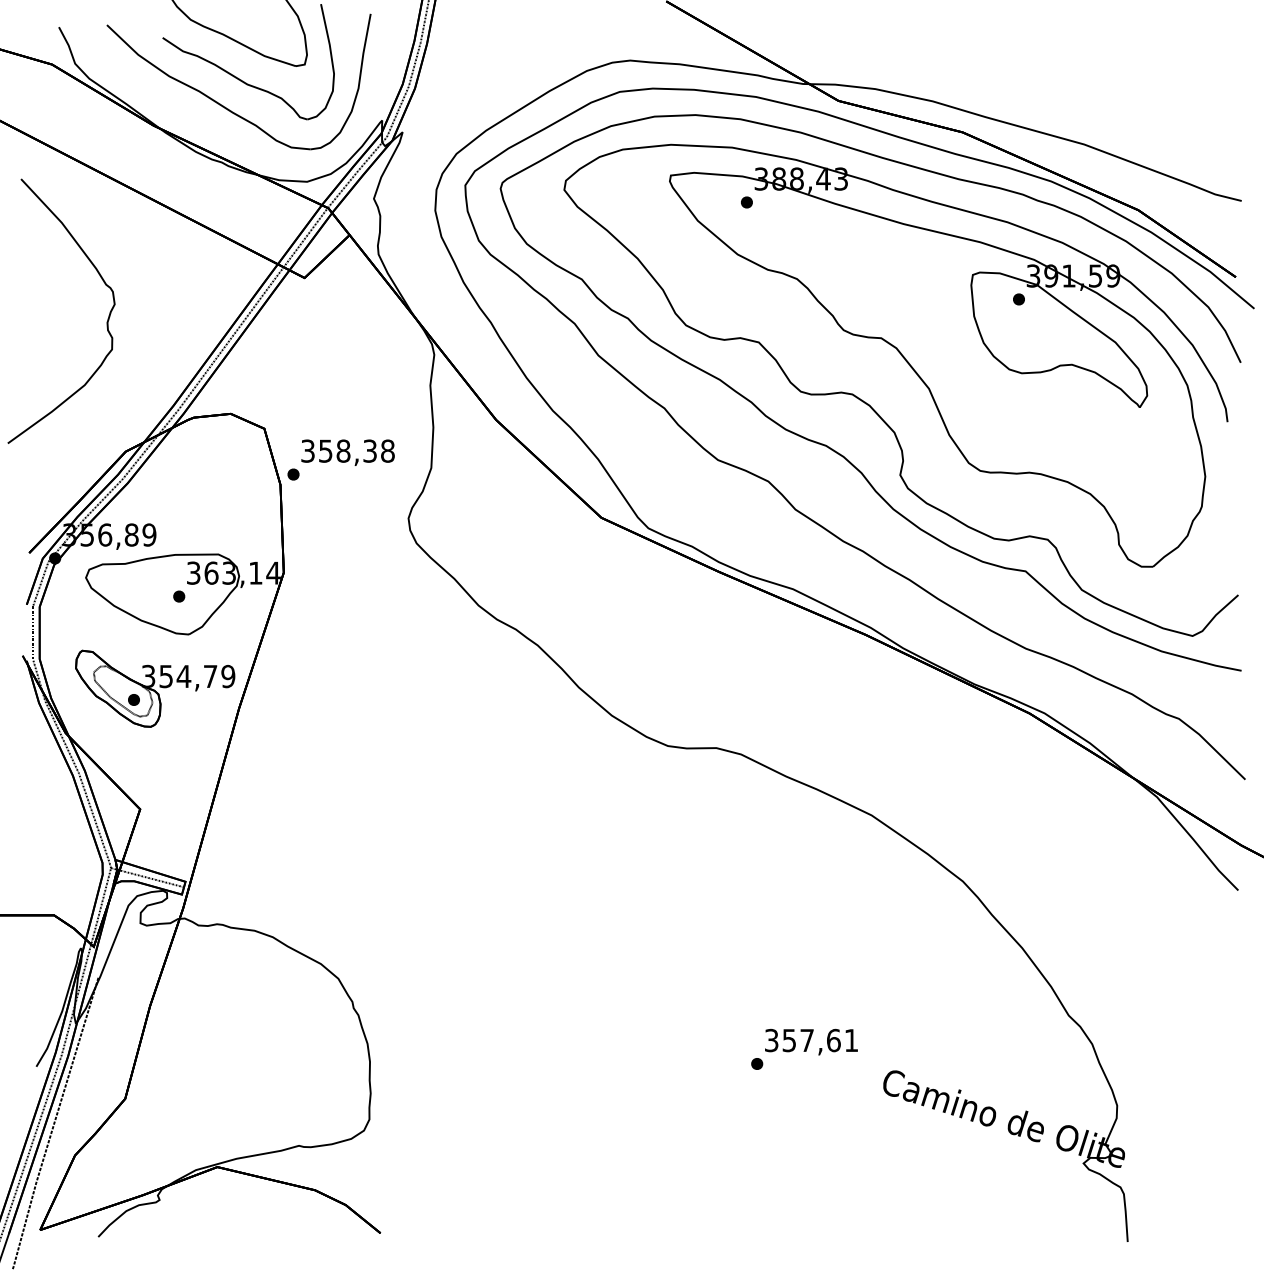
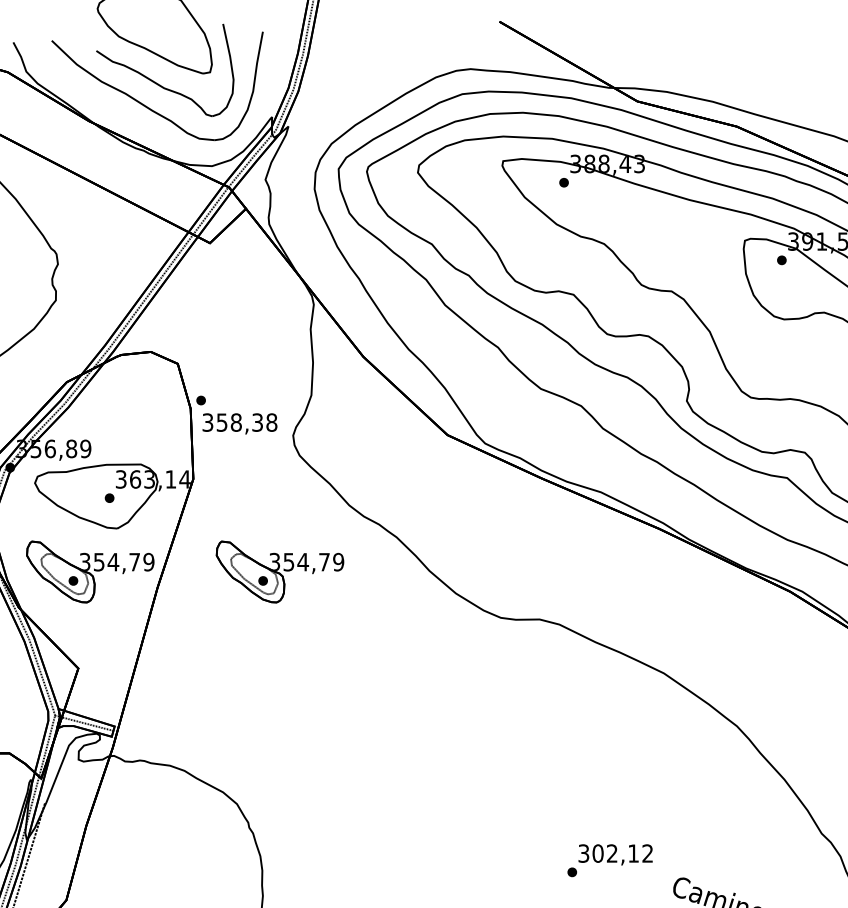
text: (347, 452) -> (239, 423), moved
part: (392, 688) -> (280, 571), added
text: (819, 1040) -> (622, 853), 357,61 -> 302,12

